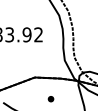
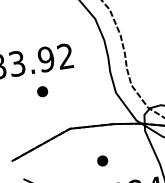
part: (21, 53) -> (41, 91), added

